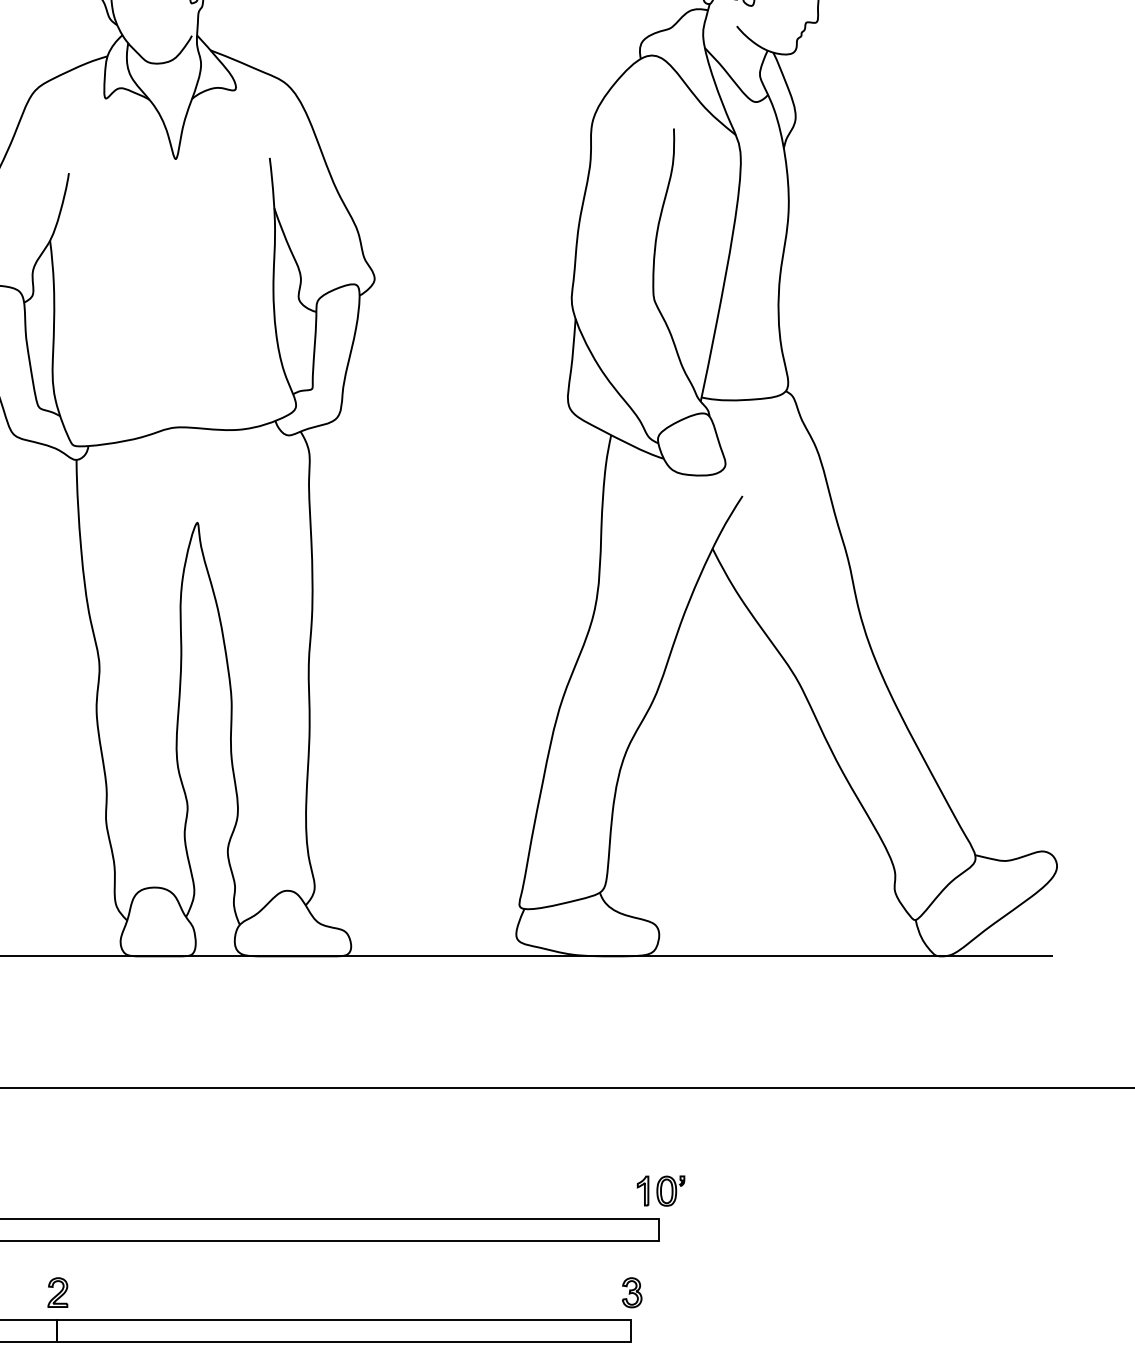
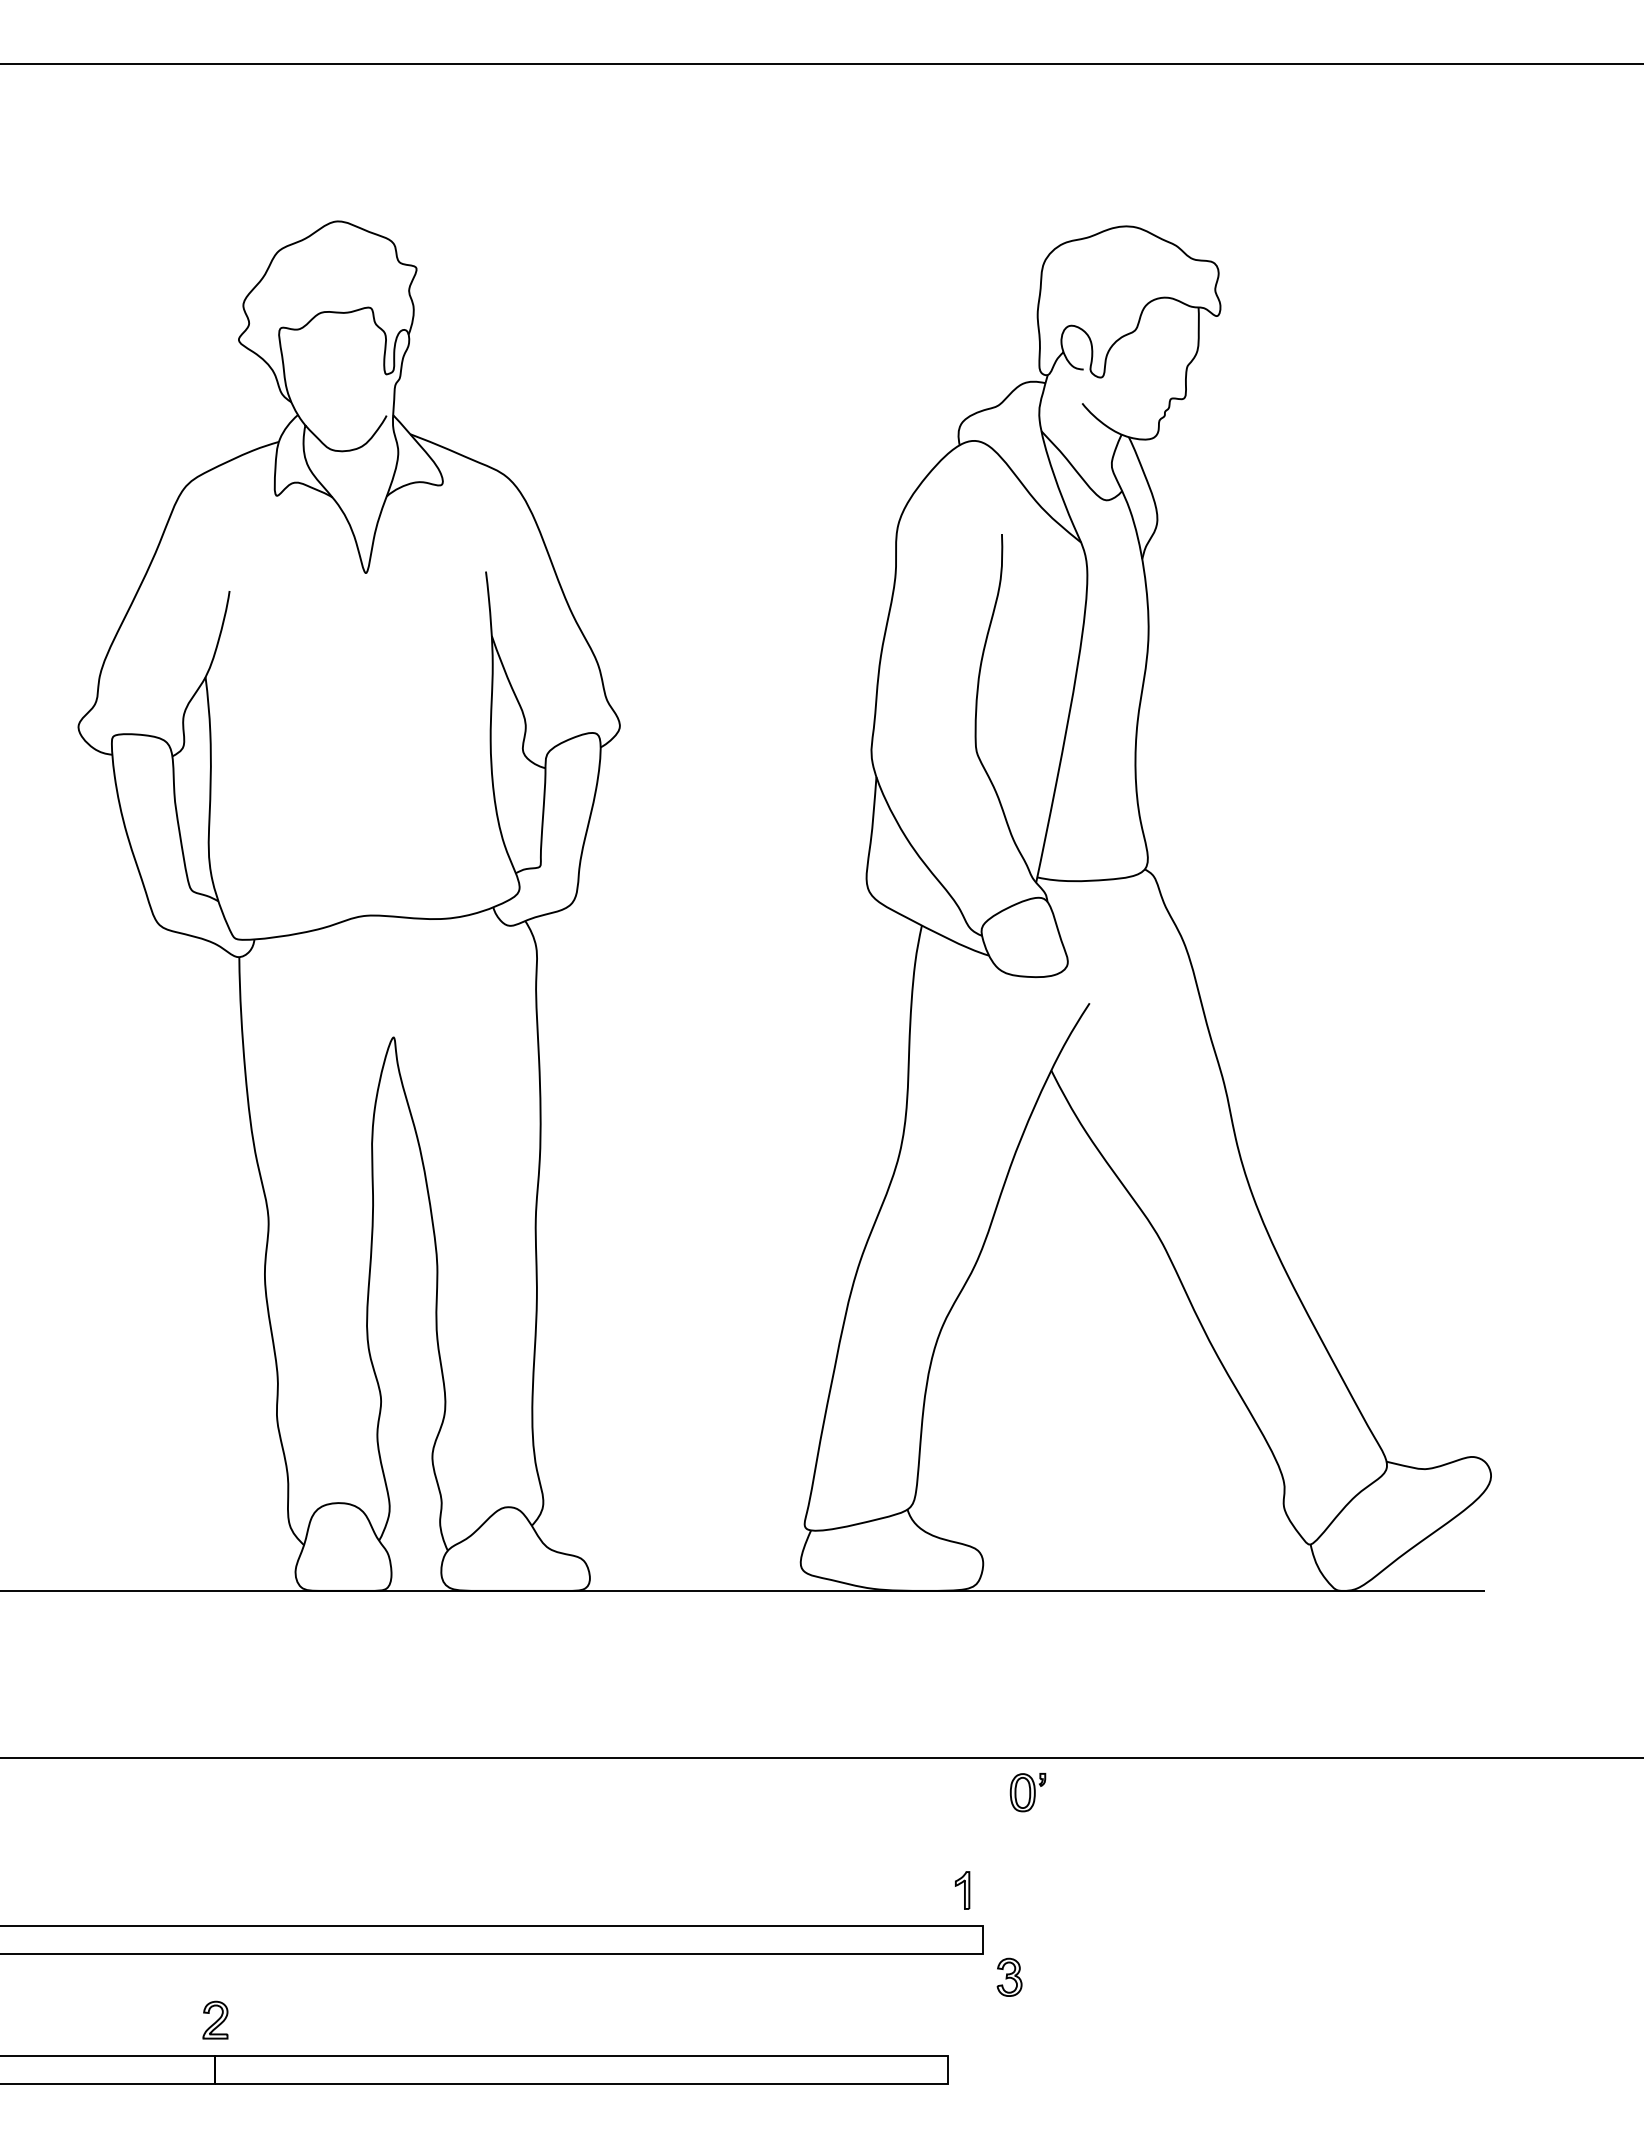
part: (670, 1191) -> (1027, 1792), moved
part: (632, 1292) -> (1009, 1976), moved

